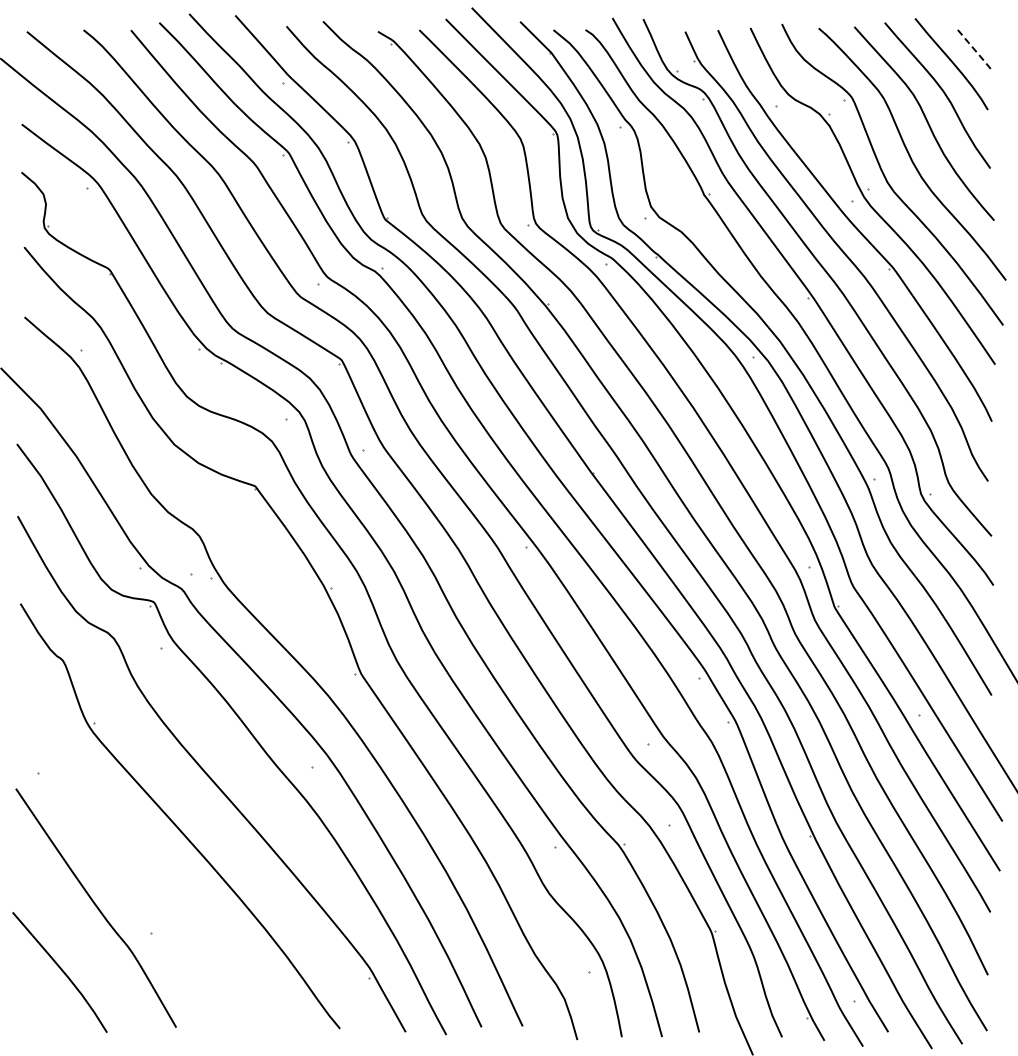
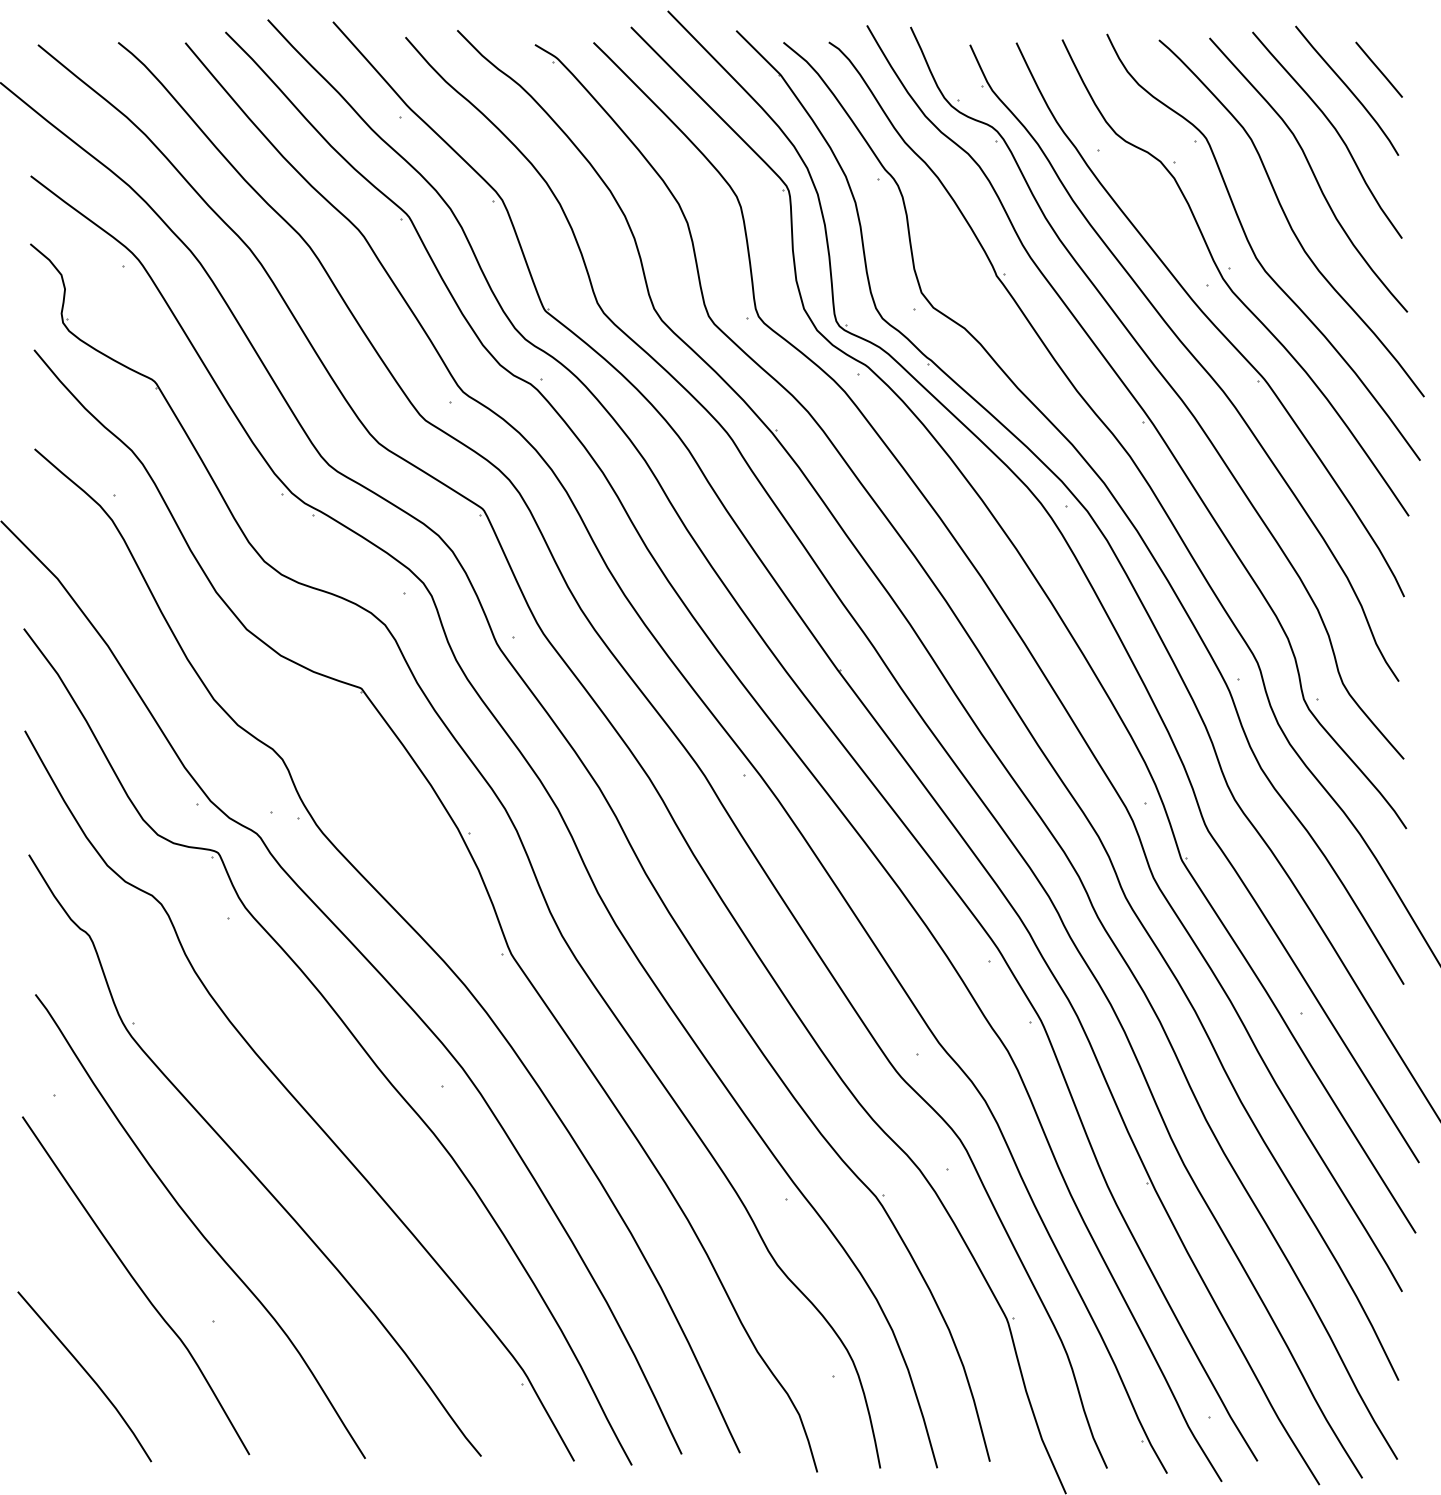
line: (973, 48) -> (1378, 68), dashed -> solid
curve: (140, 867) -> (198, 1228), added

